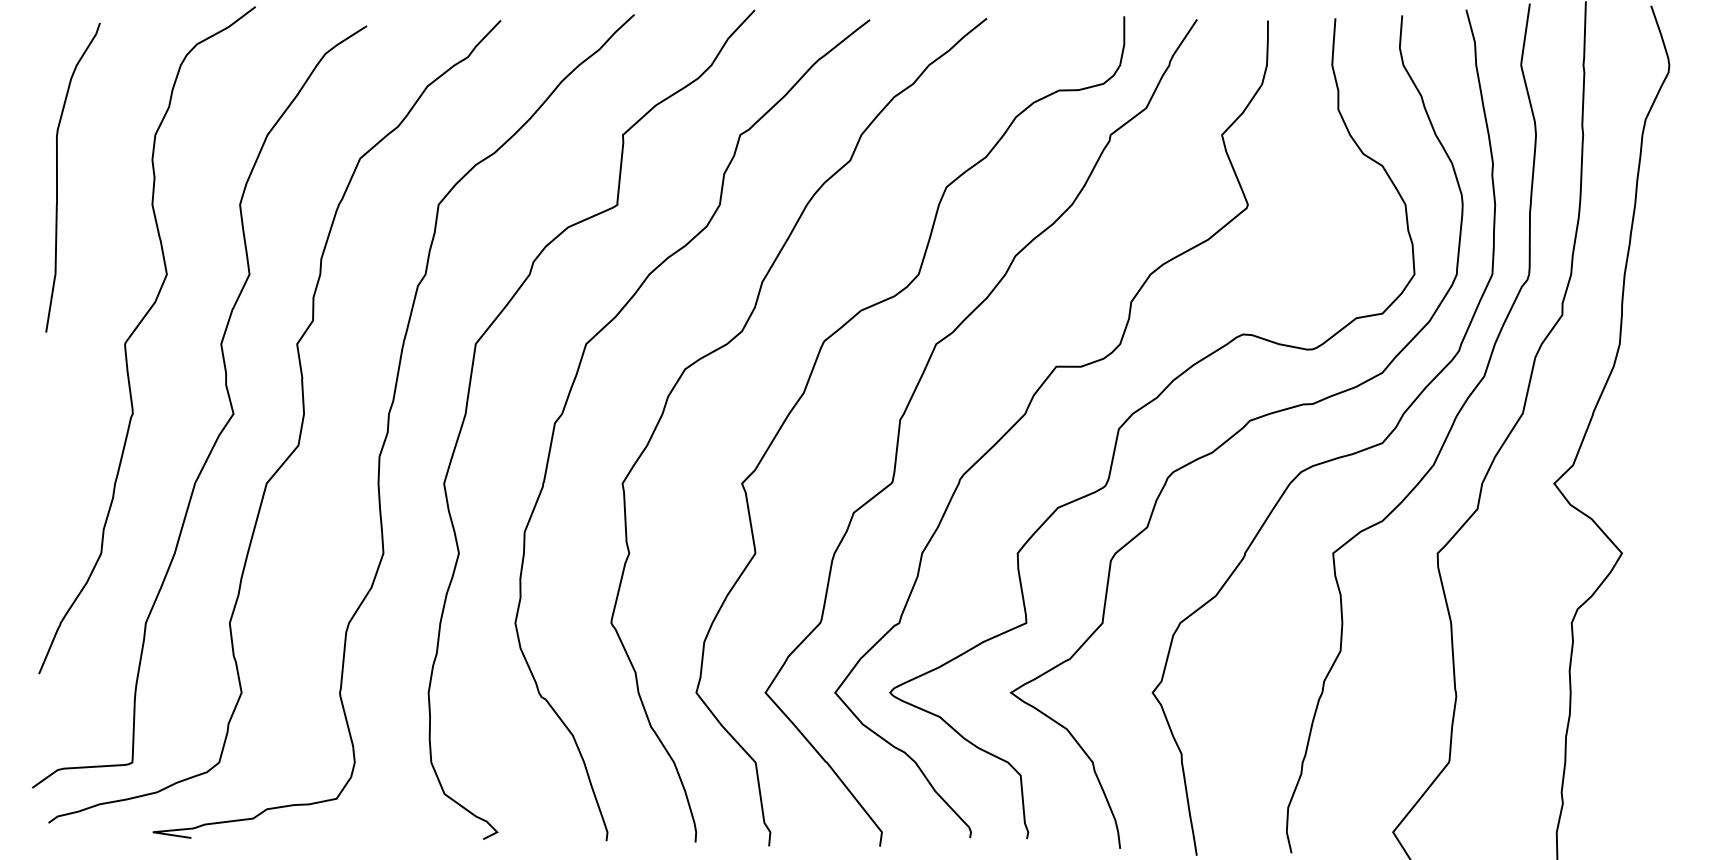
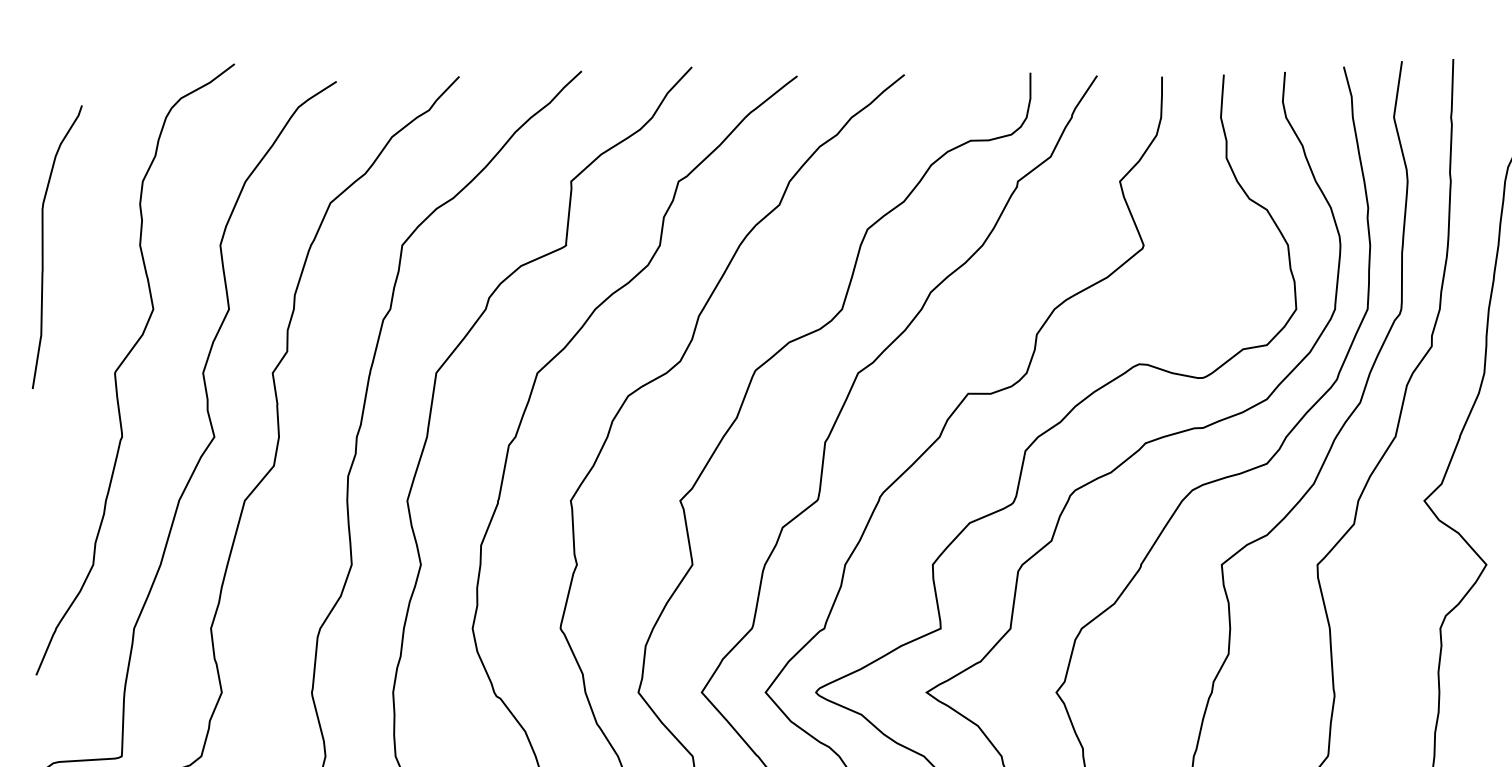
curve: (57, 177) -> (43, 246), moved

